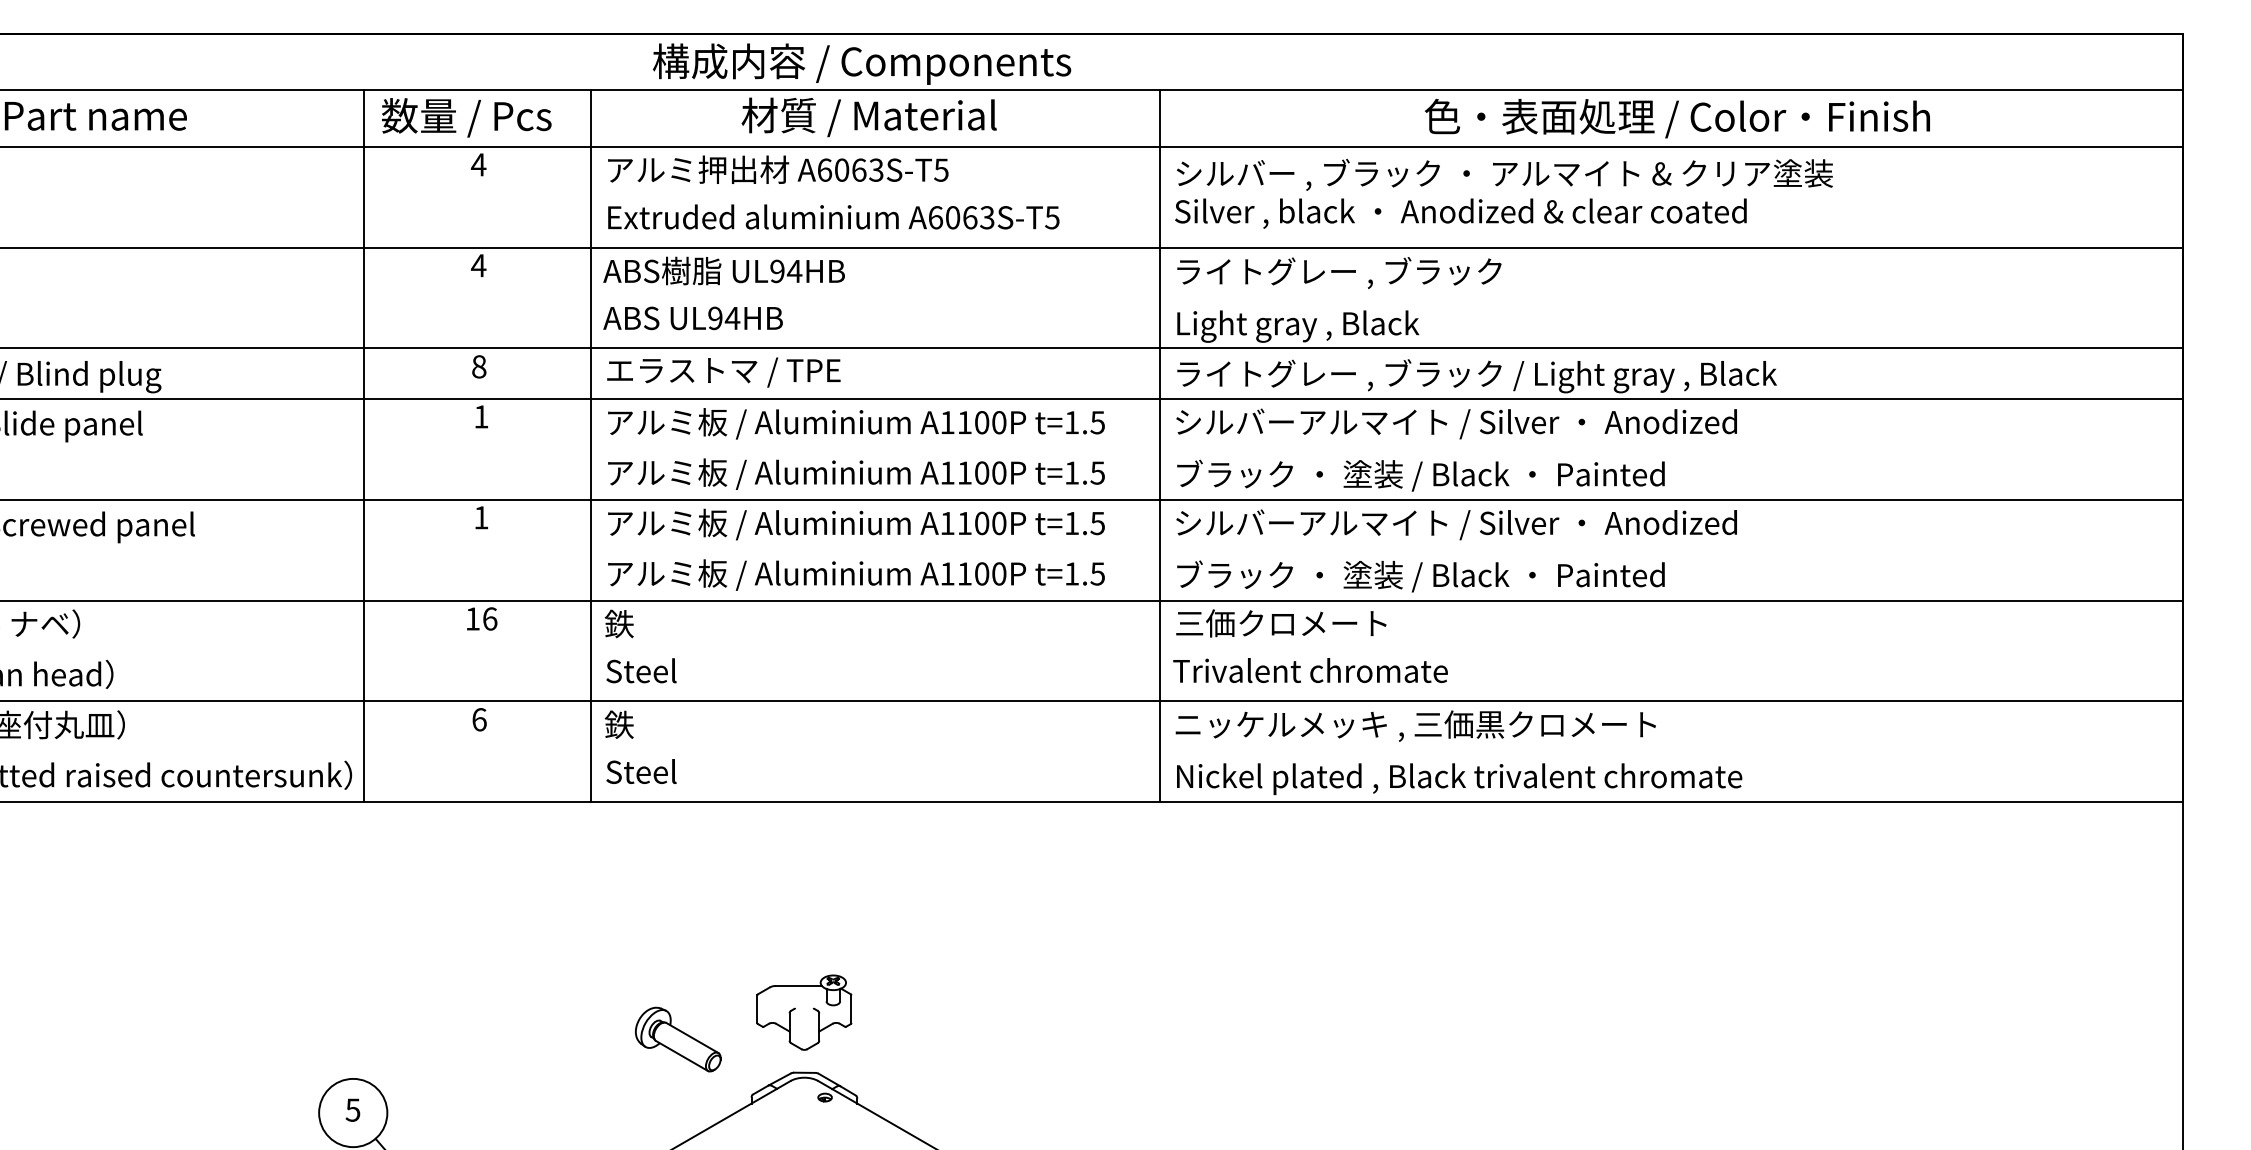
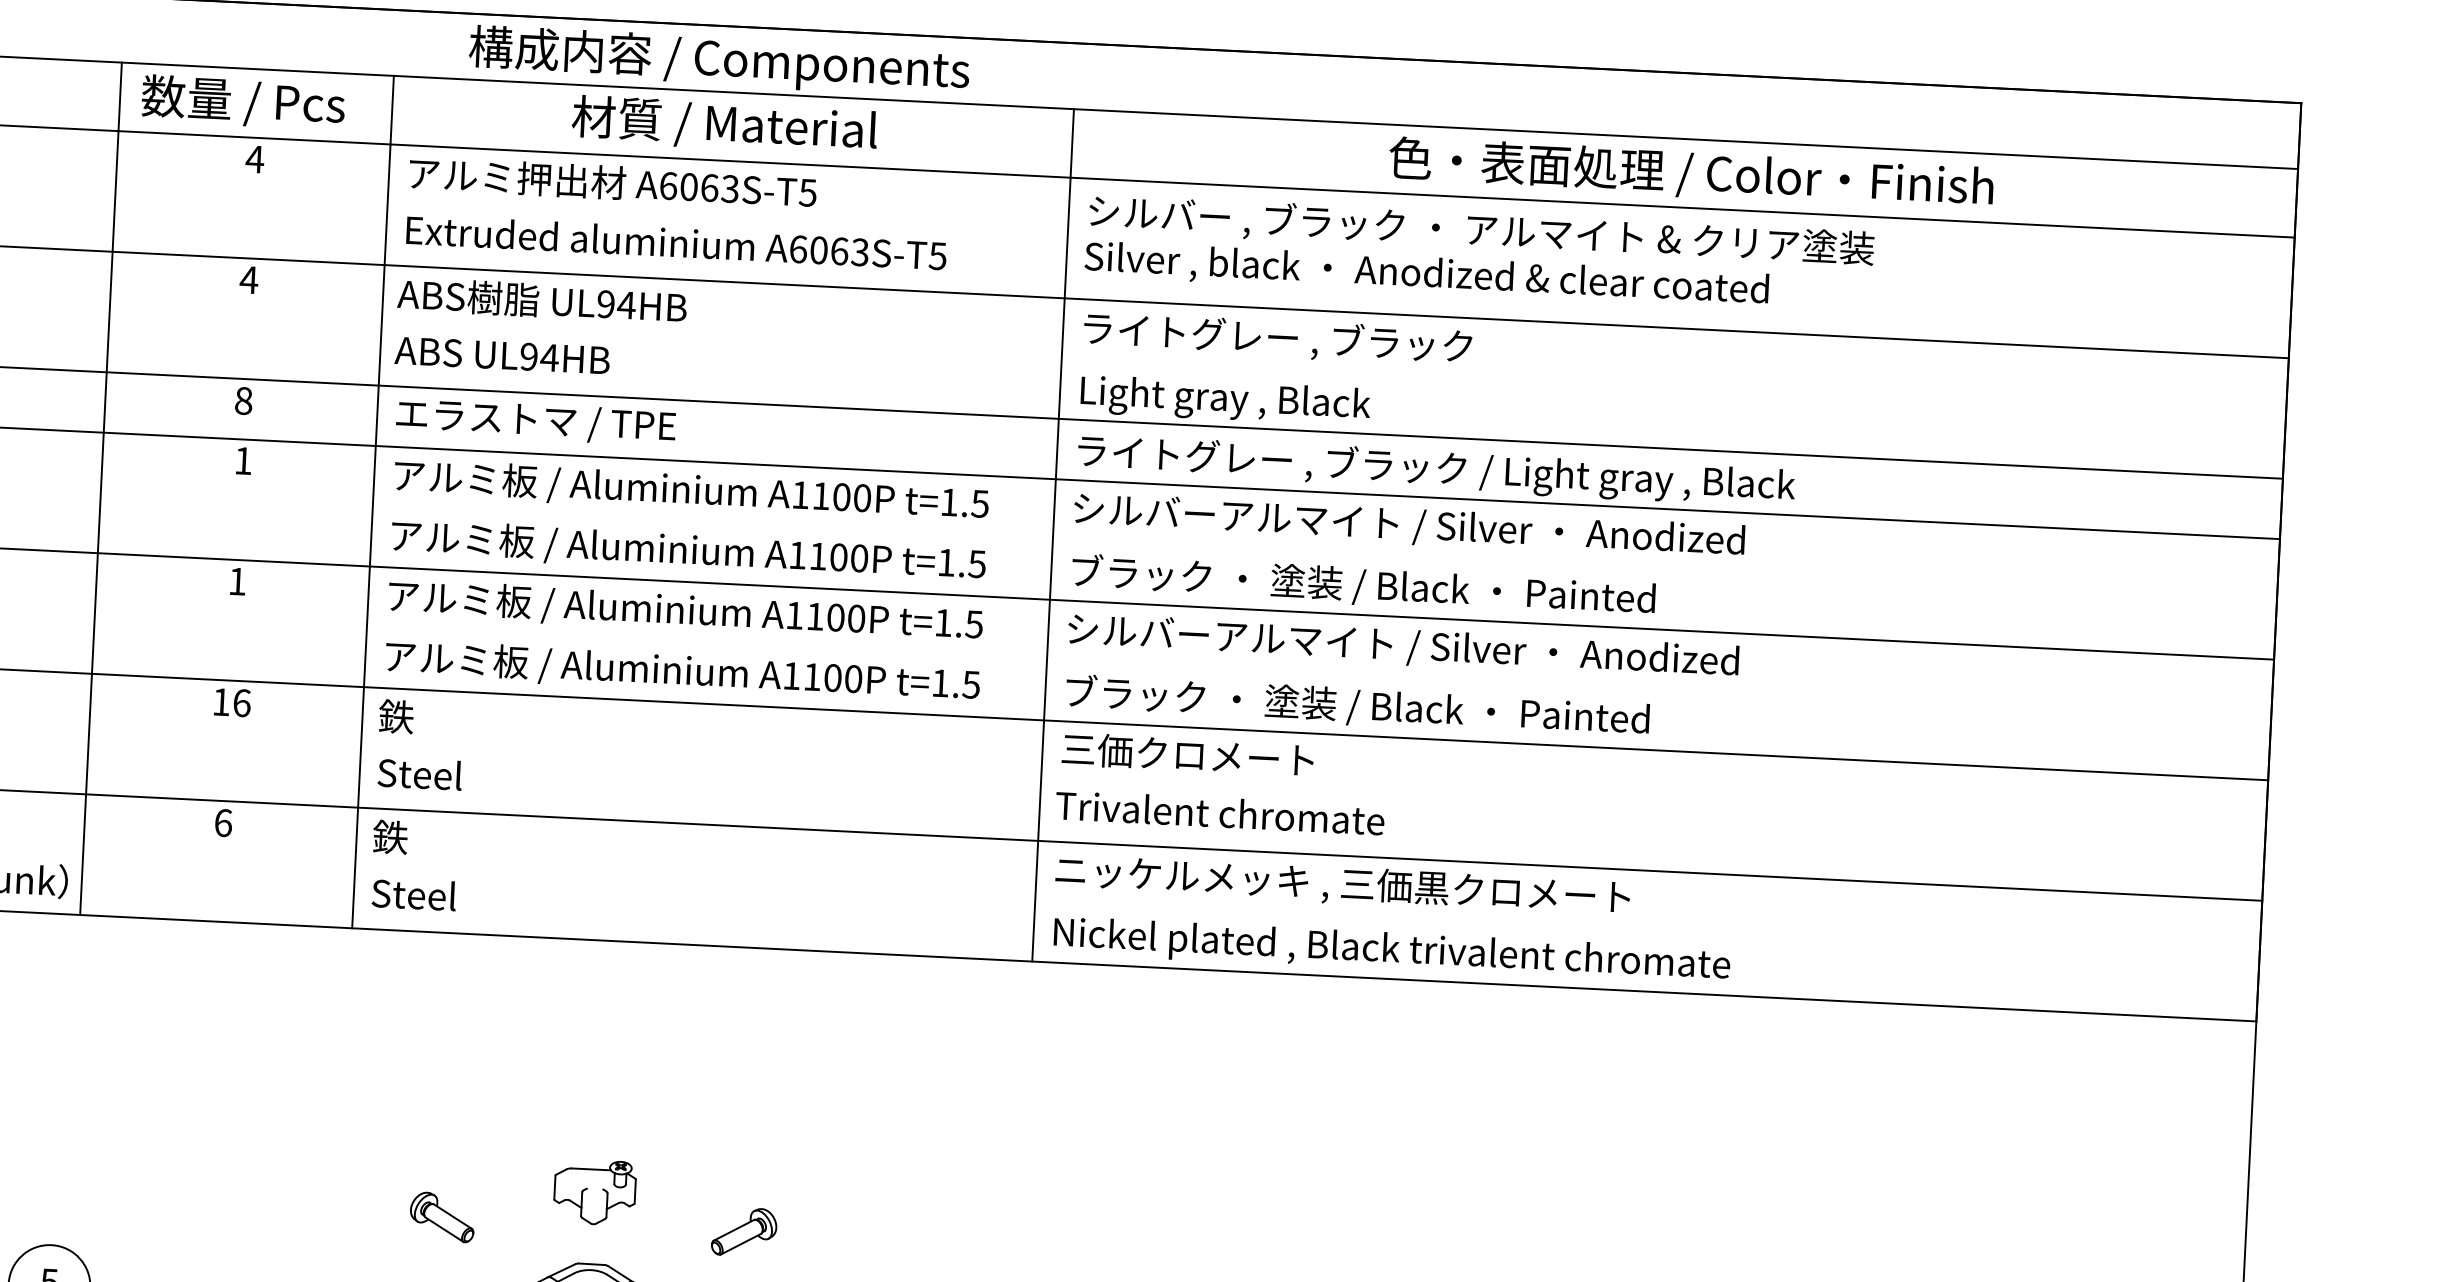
part: (804, 1012) -> (595, 1192), size x0.71
part: (677, 1039) -> (441, 1216), size x0.62
part: (930, 1039) -> (744, 1231), added

